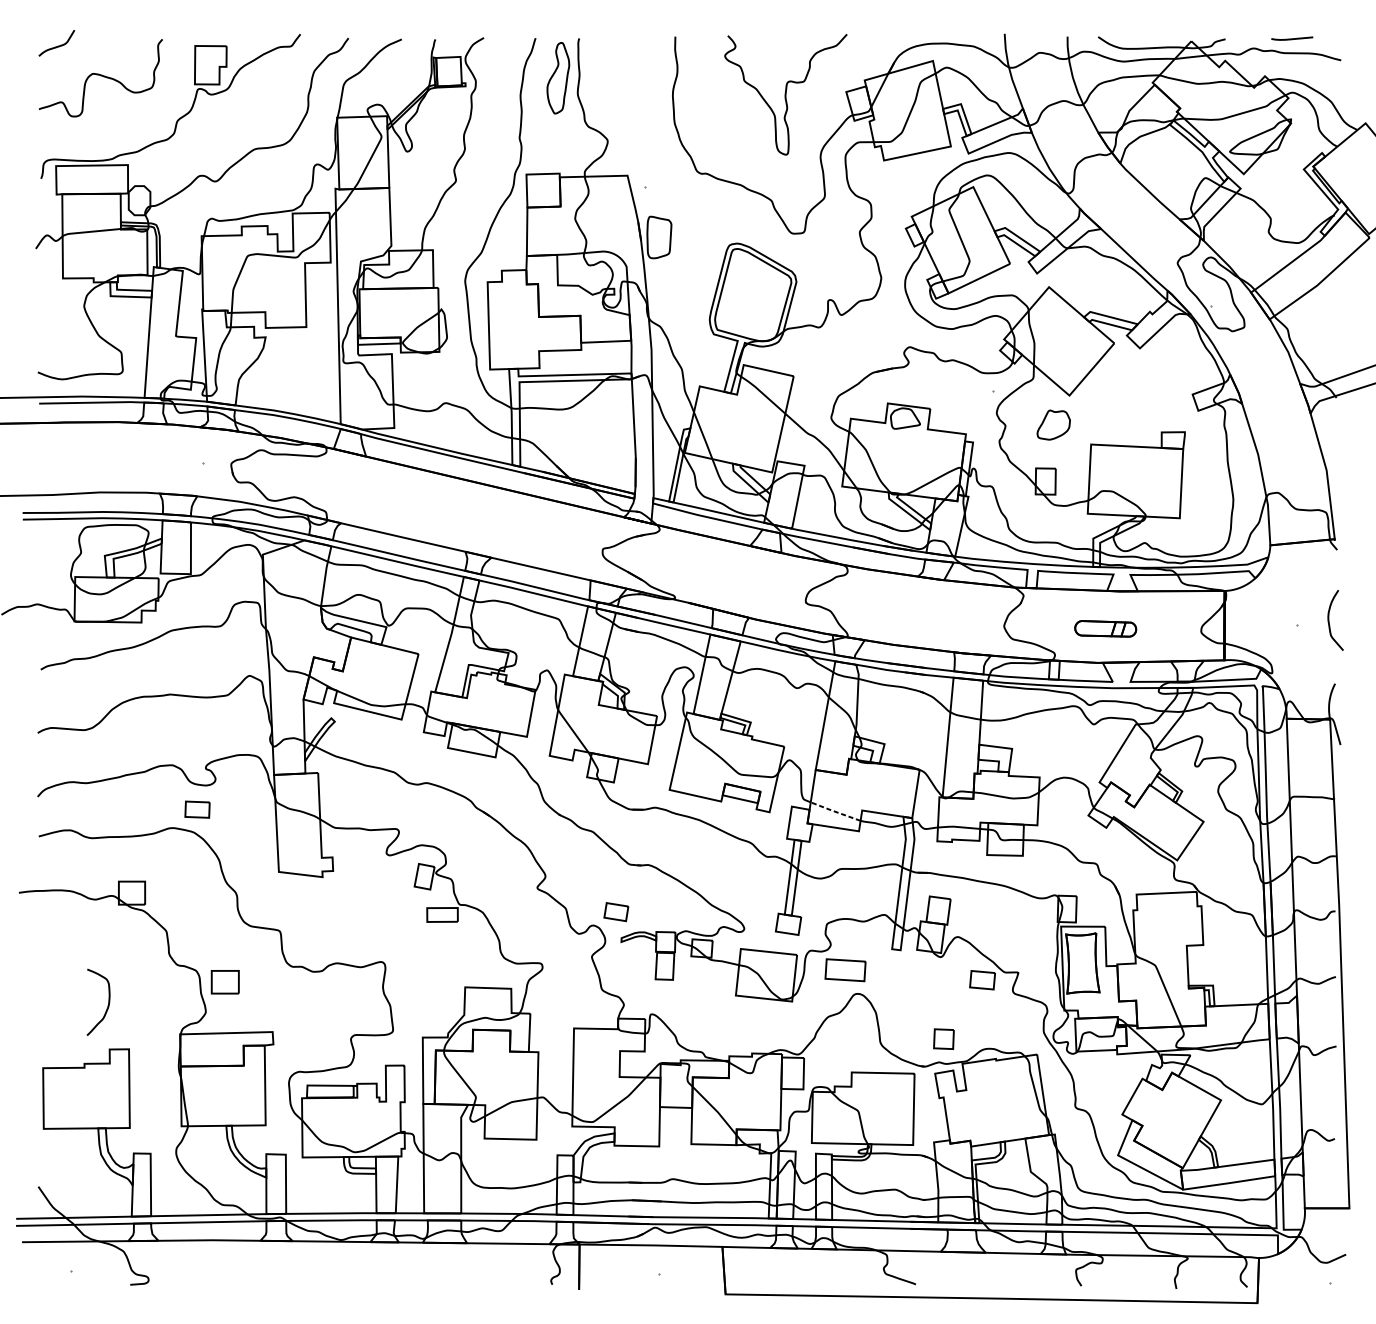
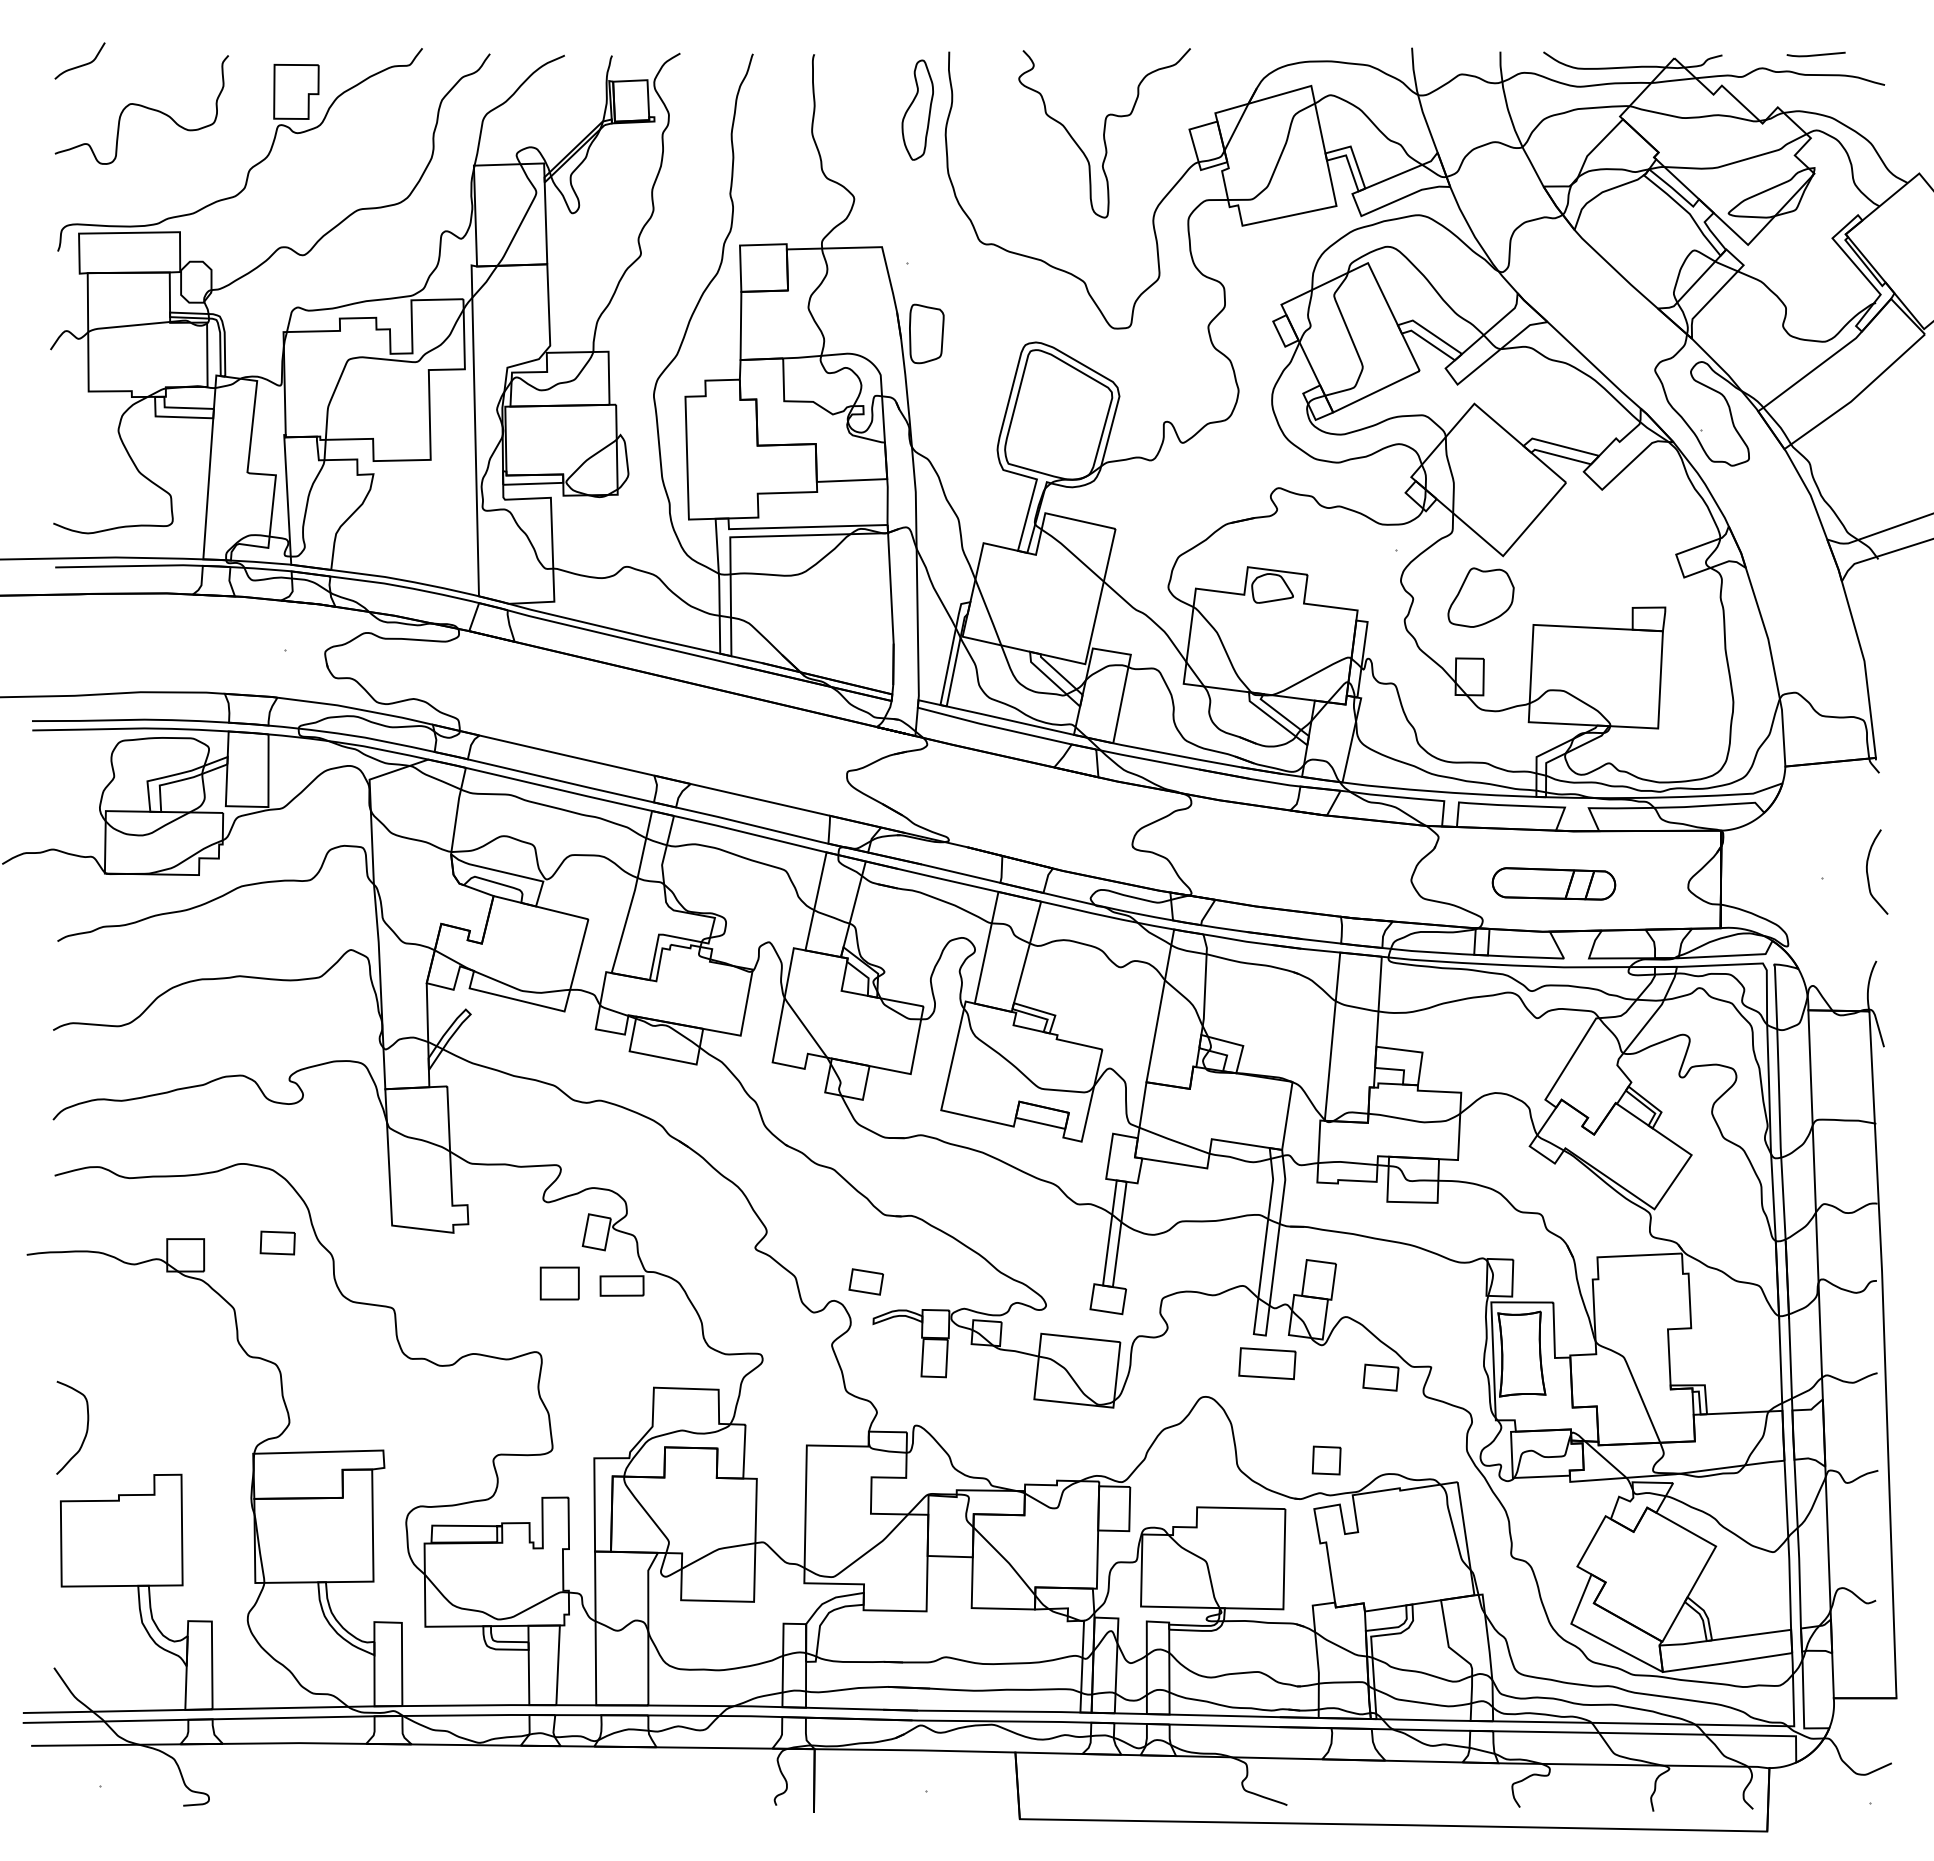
part: (558, 77) -> (917, 109), moved
part: (1053, 425) -> (1480, 597), size x1.43
part: (1105, 628) -> (1553, 883), size x1.43
part: (197, 809) -> (277, 1242), moved
line: (834, 811) -> (1173, 1140), dashed -> solid
part: (845, 970) -> (1267, 1363), moved
part: (225, 982) -> (559, 1283), moved
curve: (108, 1002) -> (86, 1427), moved

